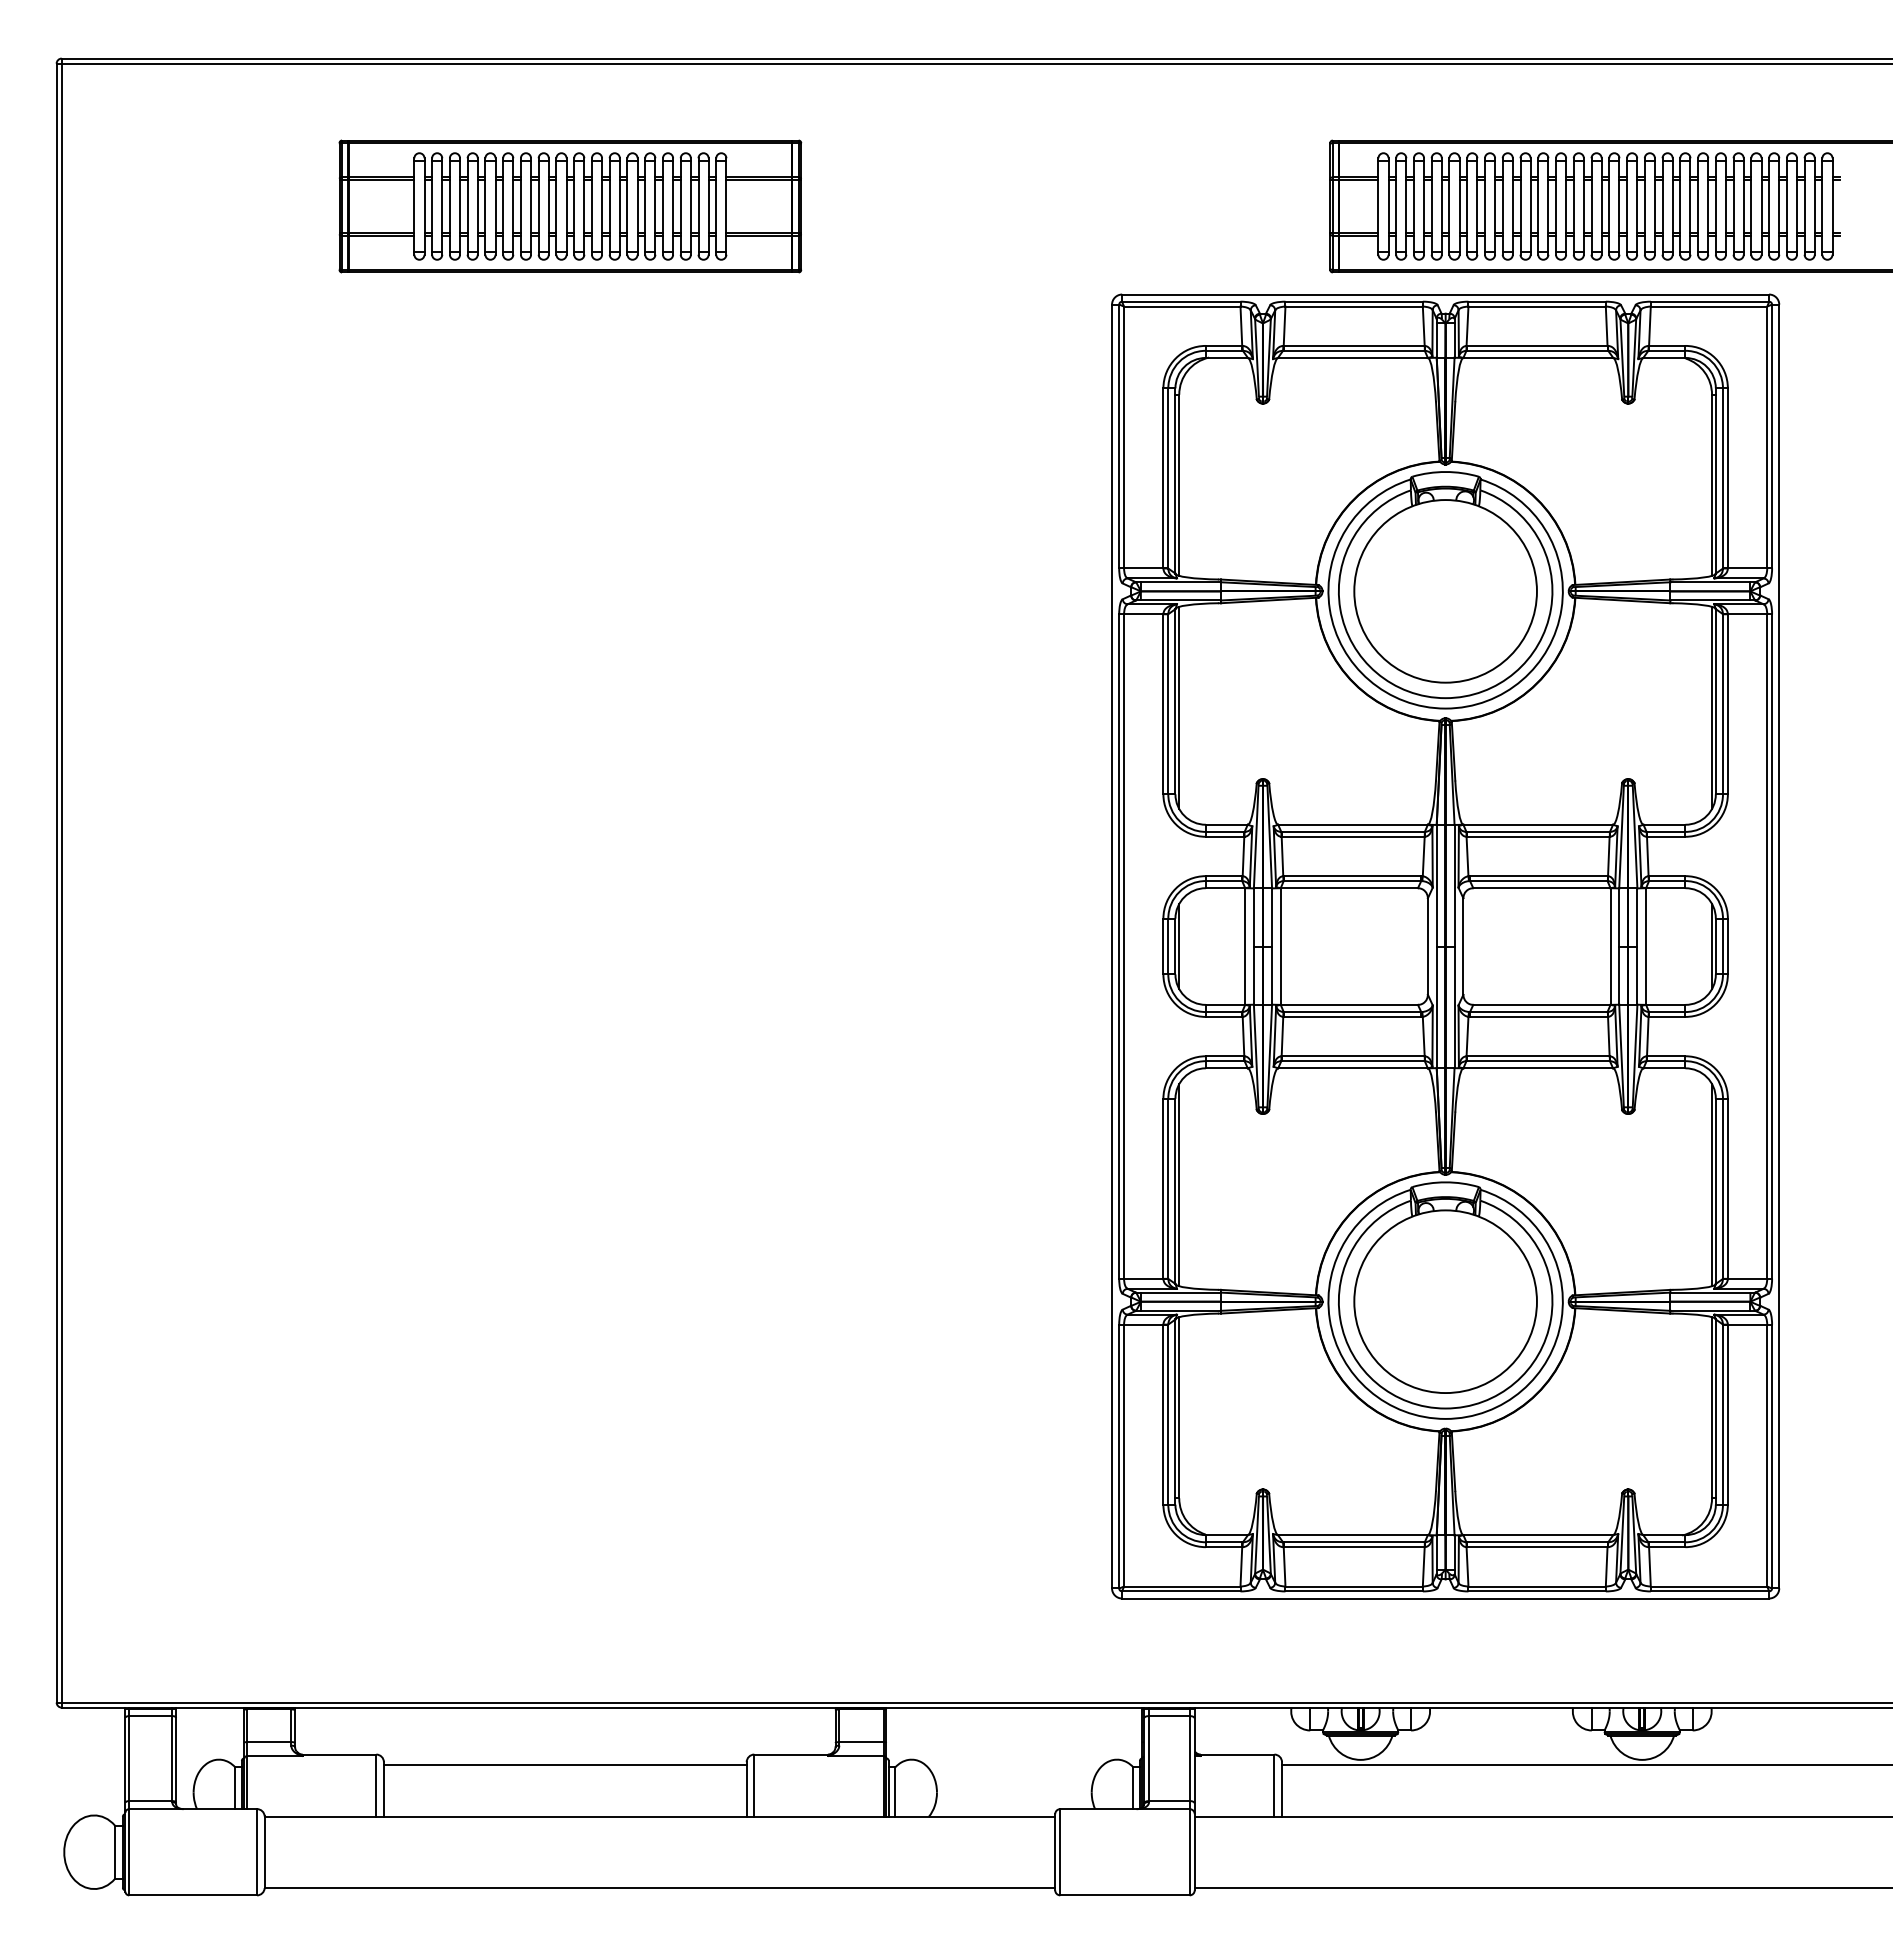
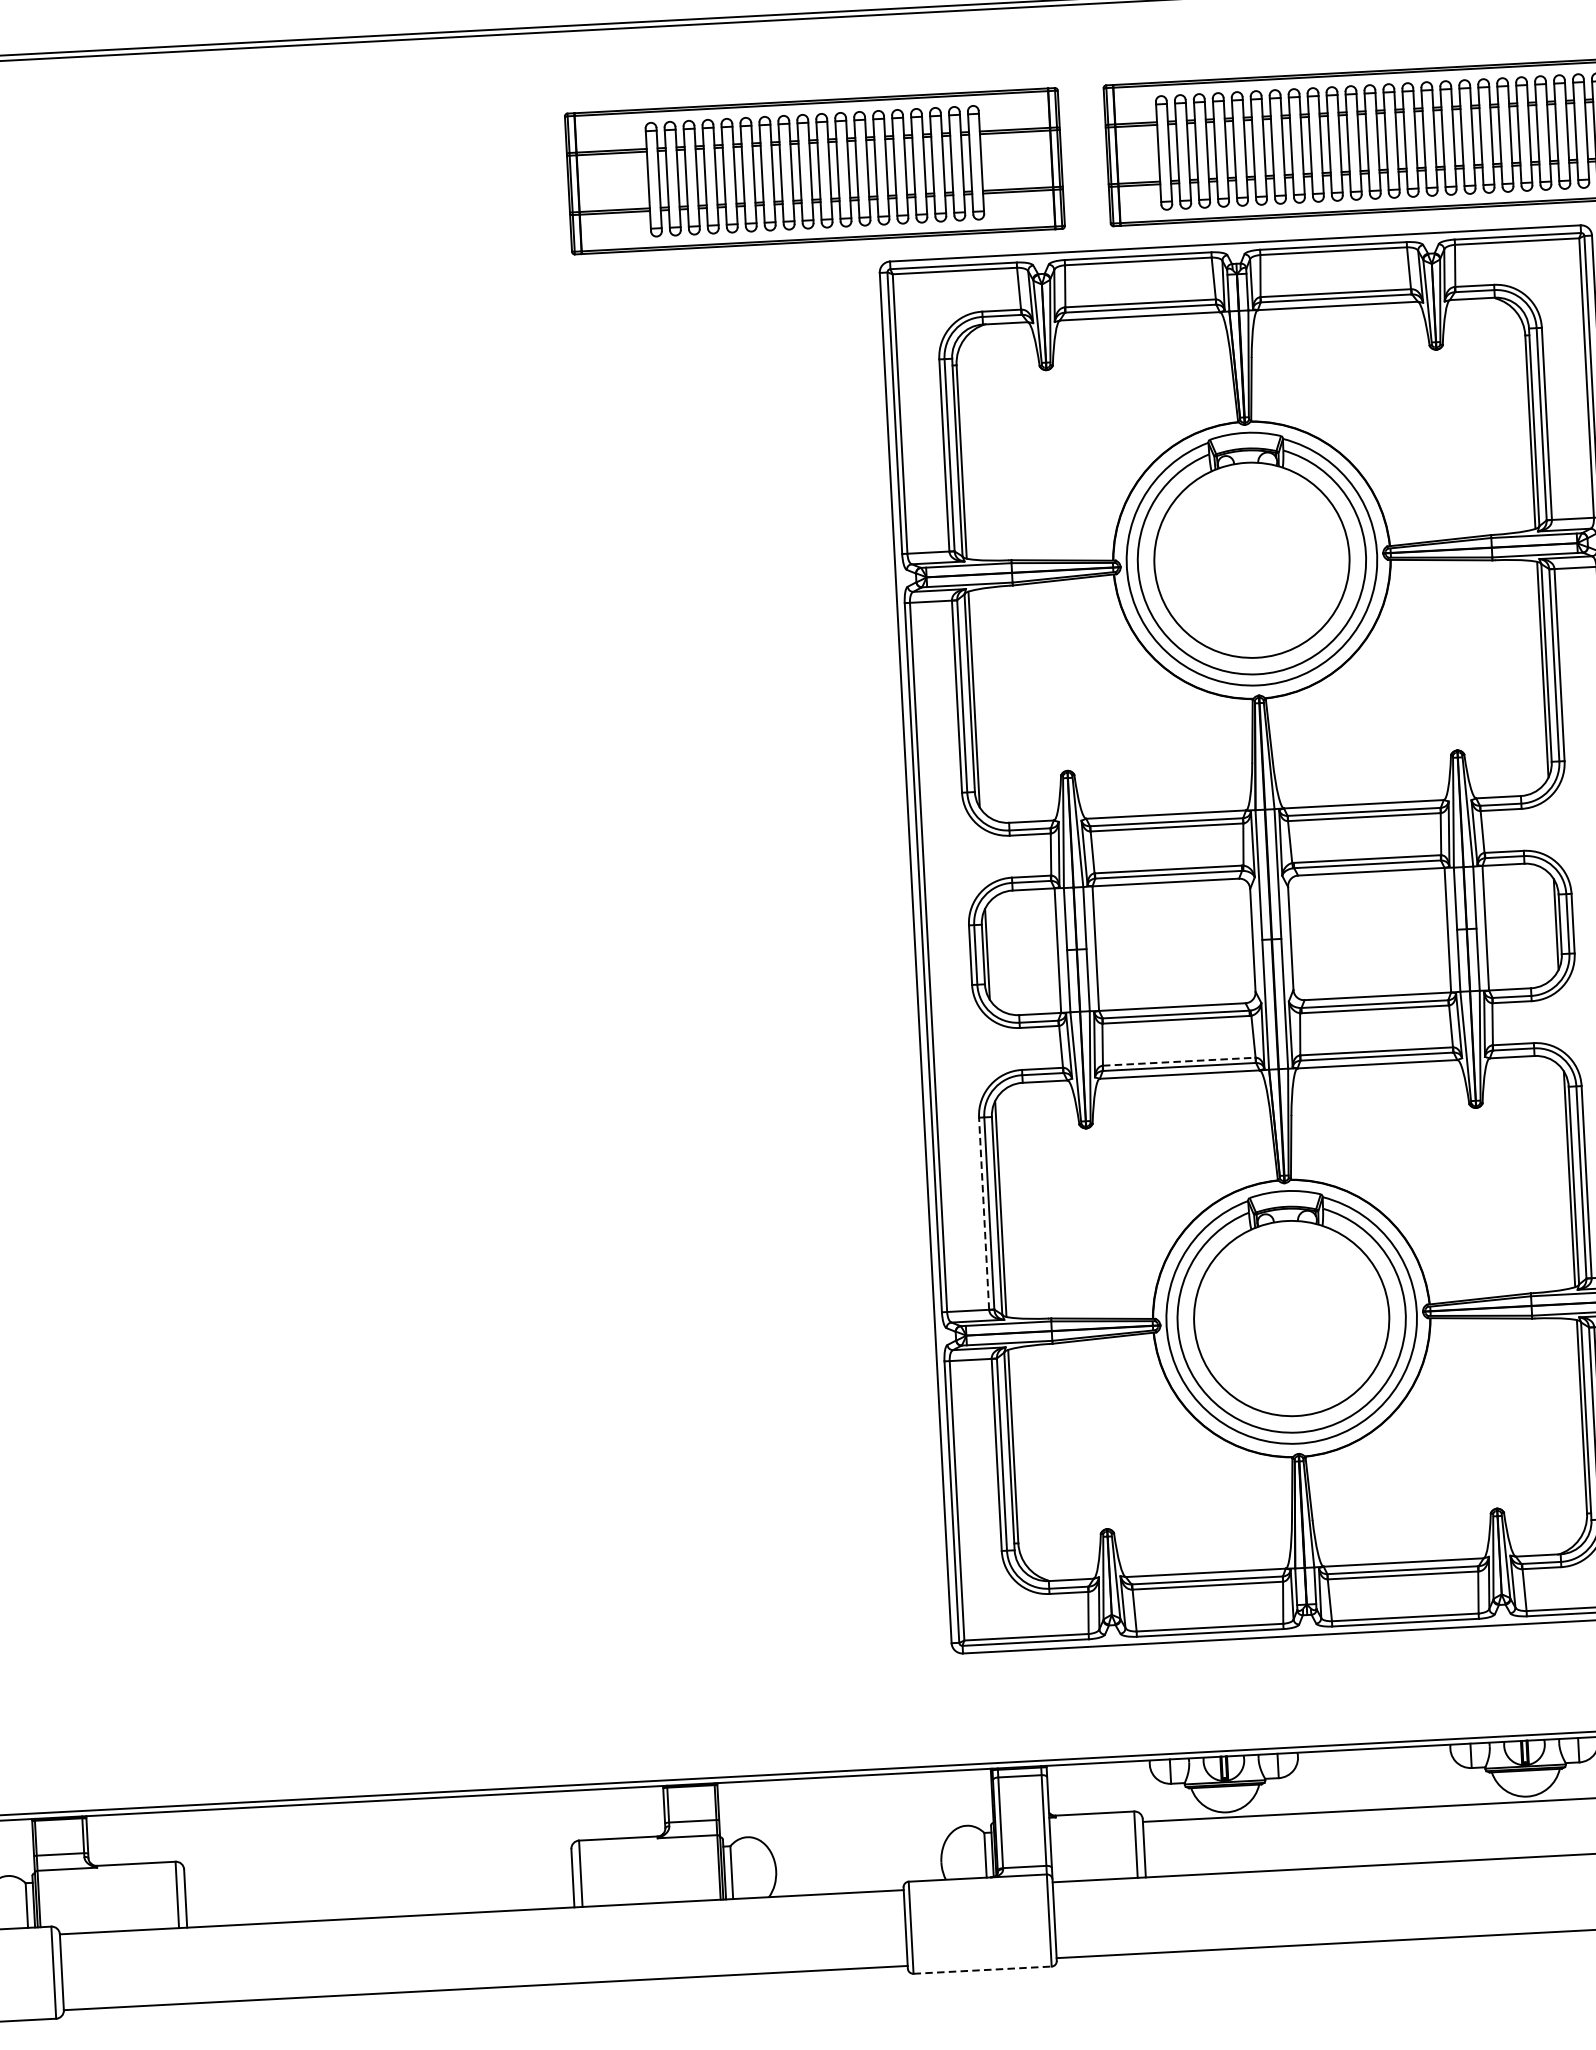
part: (570, 206) -> (815, 171), moved
line: (1353, 1056) -> (1179, 1061), solid -> dashed
line: (1163, 1188) -> (984, 1213), solid -> dashed
line: (564, 1764) -> (377, 1861), removed
line: (1124, 1895) -> (982, 1970), solid -> dashed

